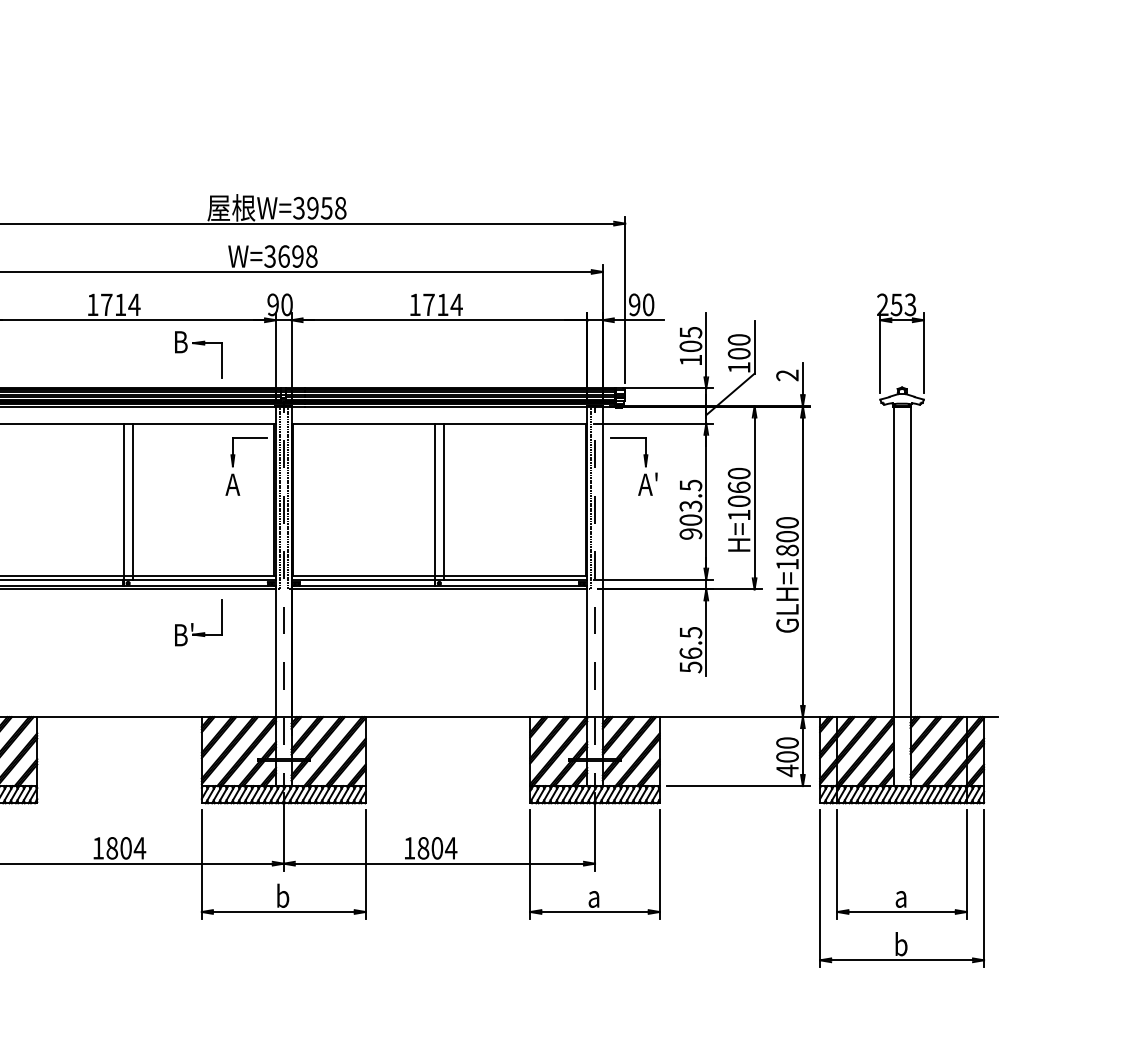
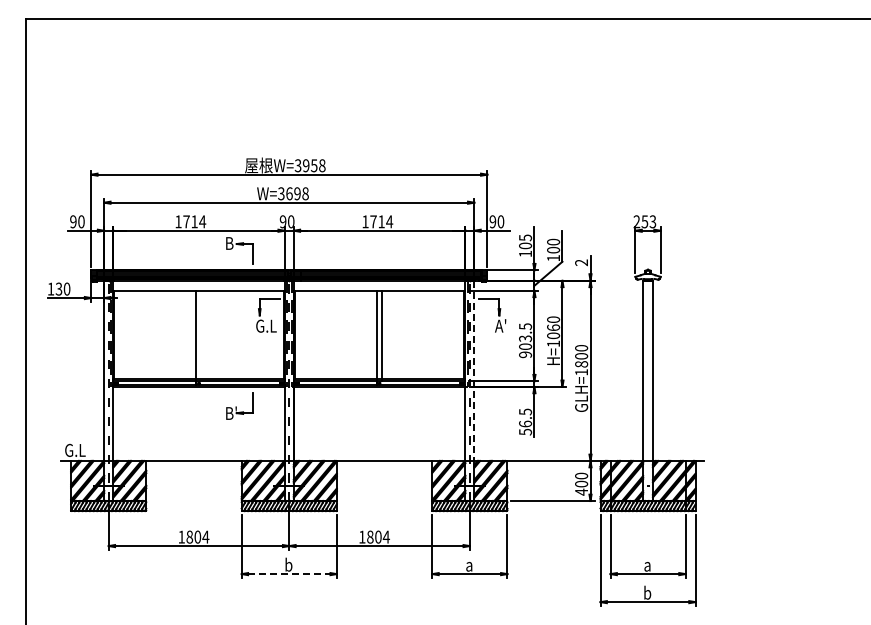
text: (242, 483) -> (265, 325), A -> G.L
line: (132, 500) -> (201, 335), removed
line: (602, 562) -> (474, 371), solid -> dashed
line: (284, 912) -> (289, 574), solid -> dashed

